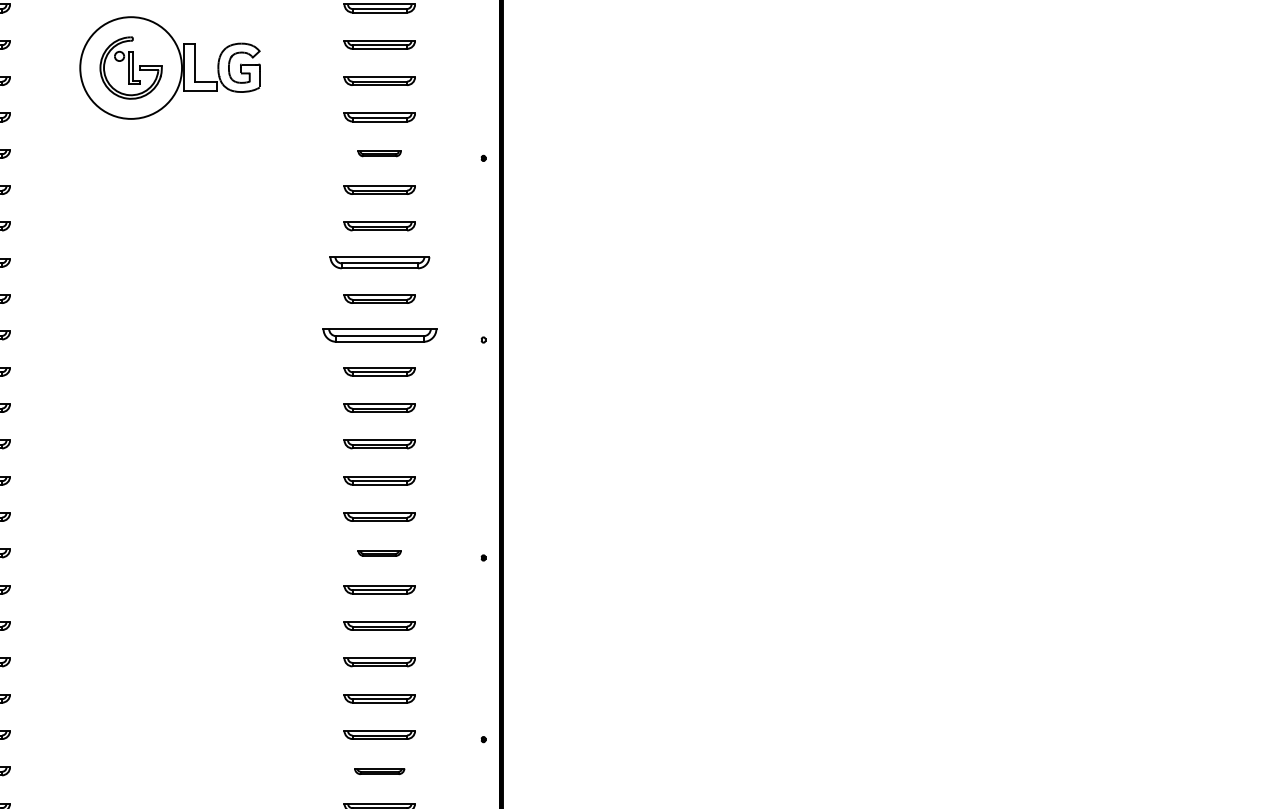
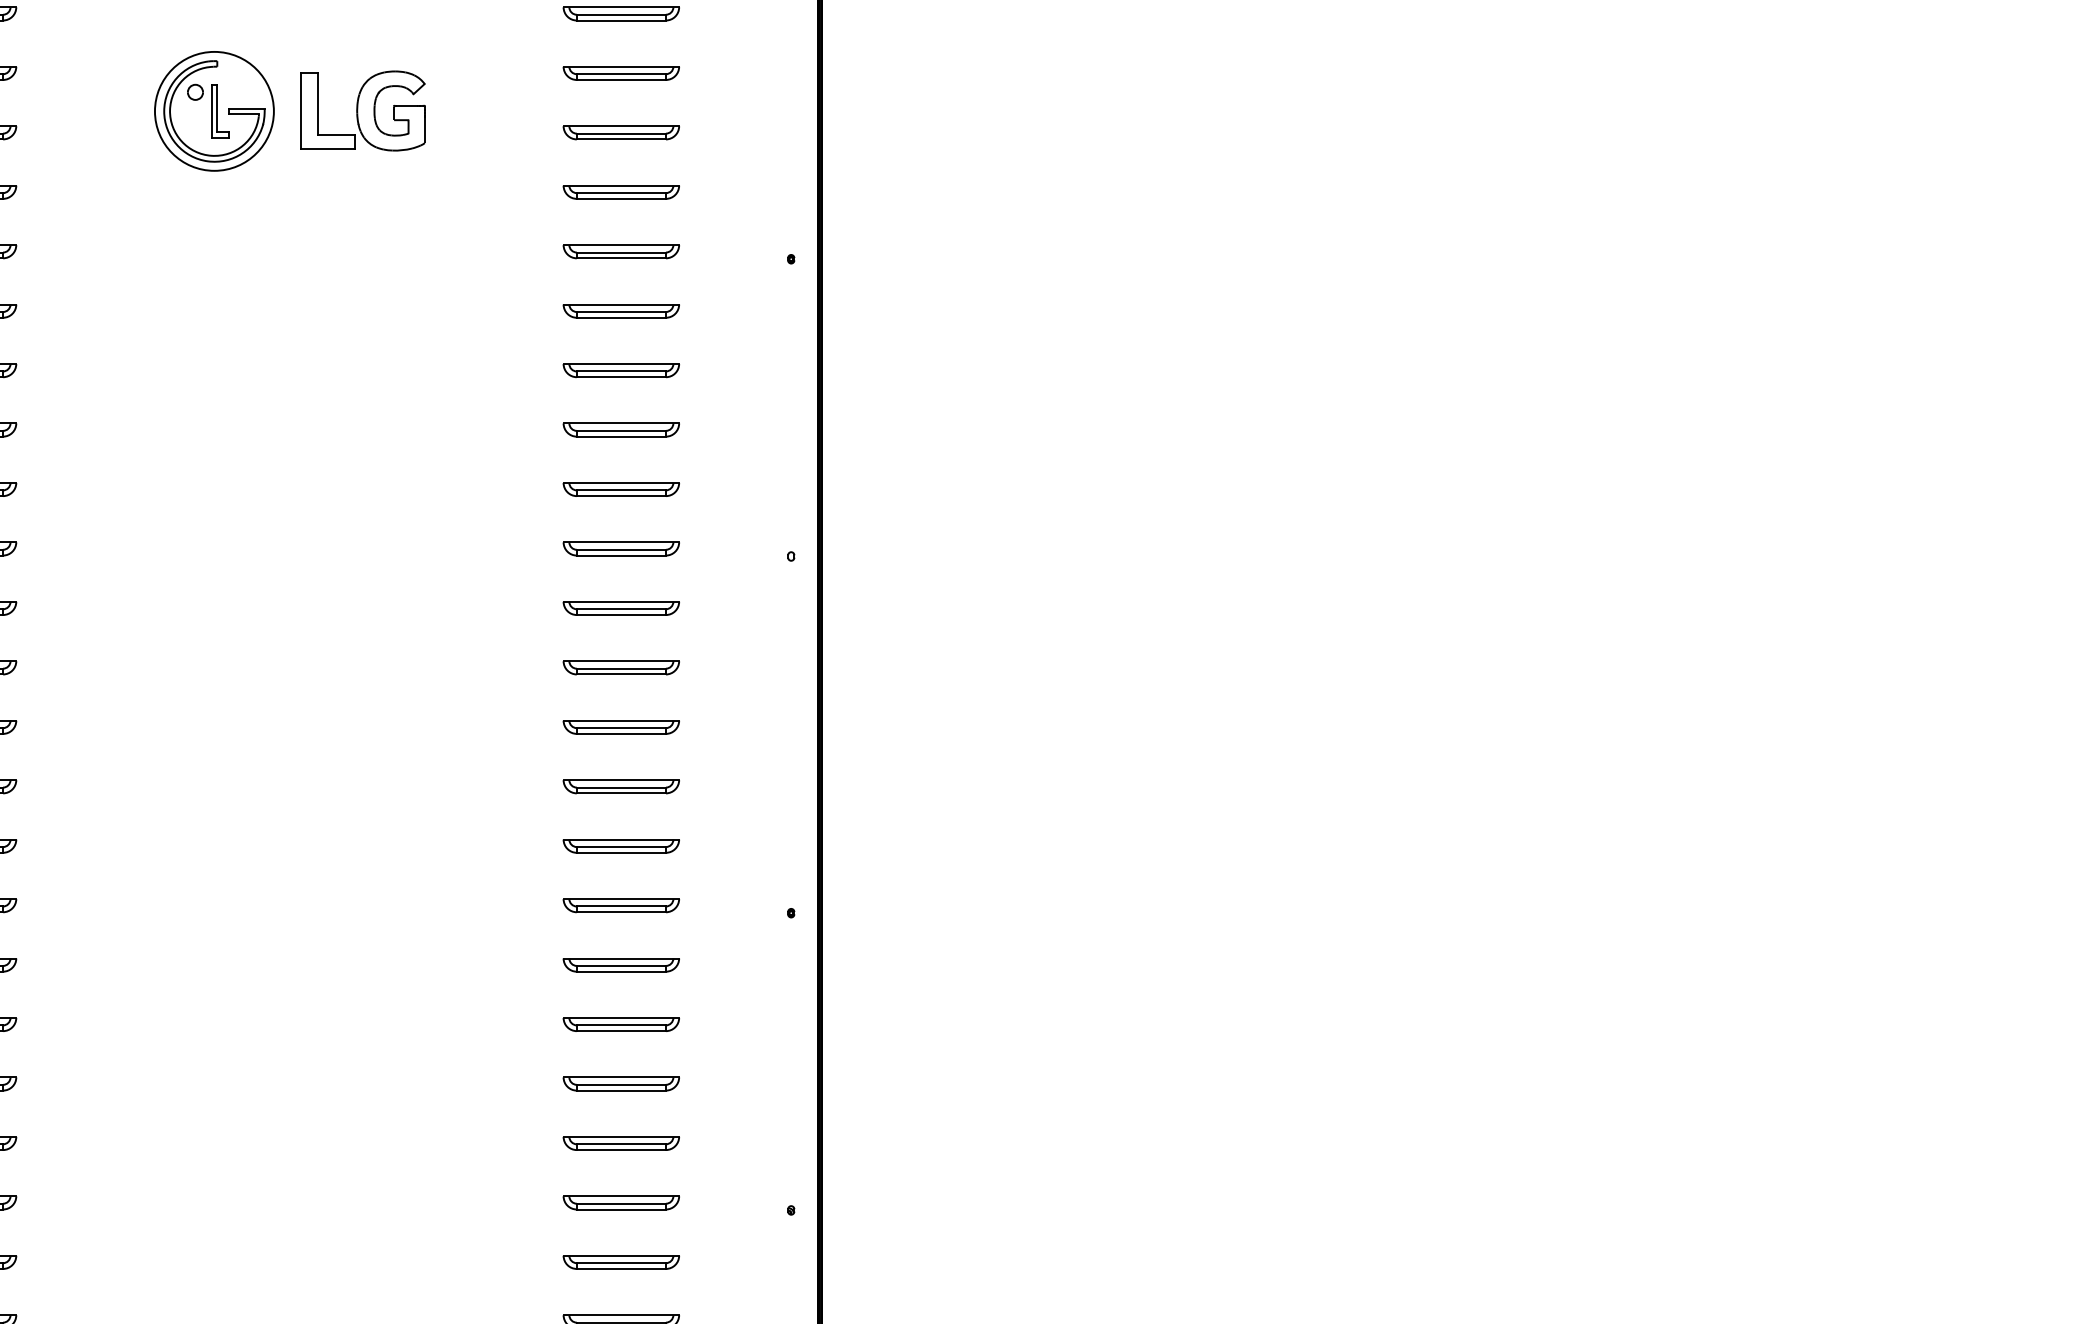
circle: (130, 67) -> (213, 110), size x0.71
part: (379, 153) -> (620, 251), size x1.67
part: (379, 262) -> (620, 429), size x0.71
part: (379, 335) -> (620, 549), size x0.62
part: (379, 553) -> (620, 905), size x1.67
part: (379, 771) -> (620, 1262), size x1.43

